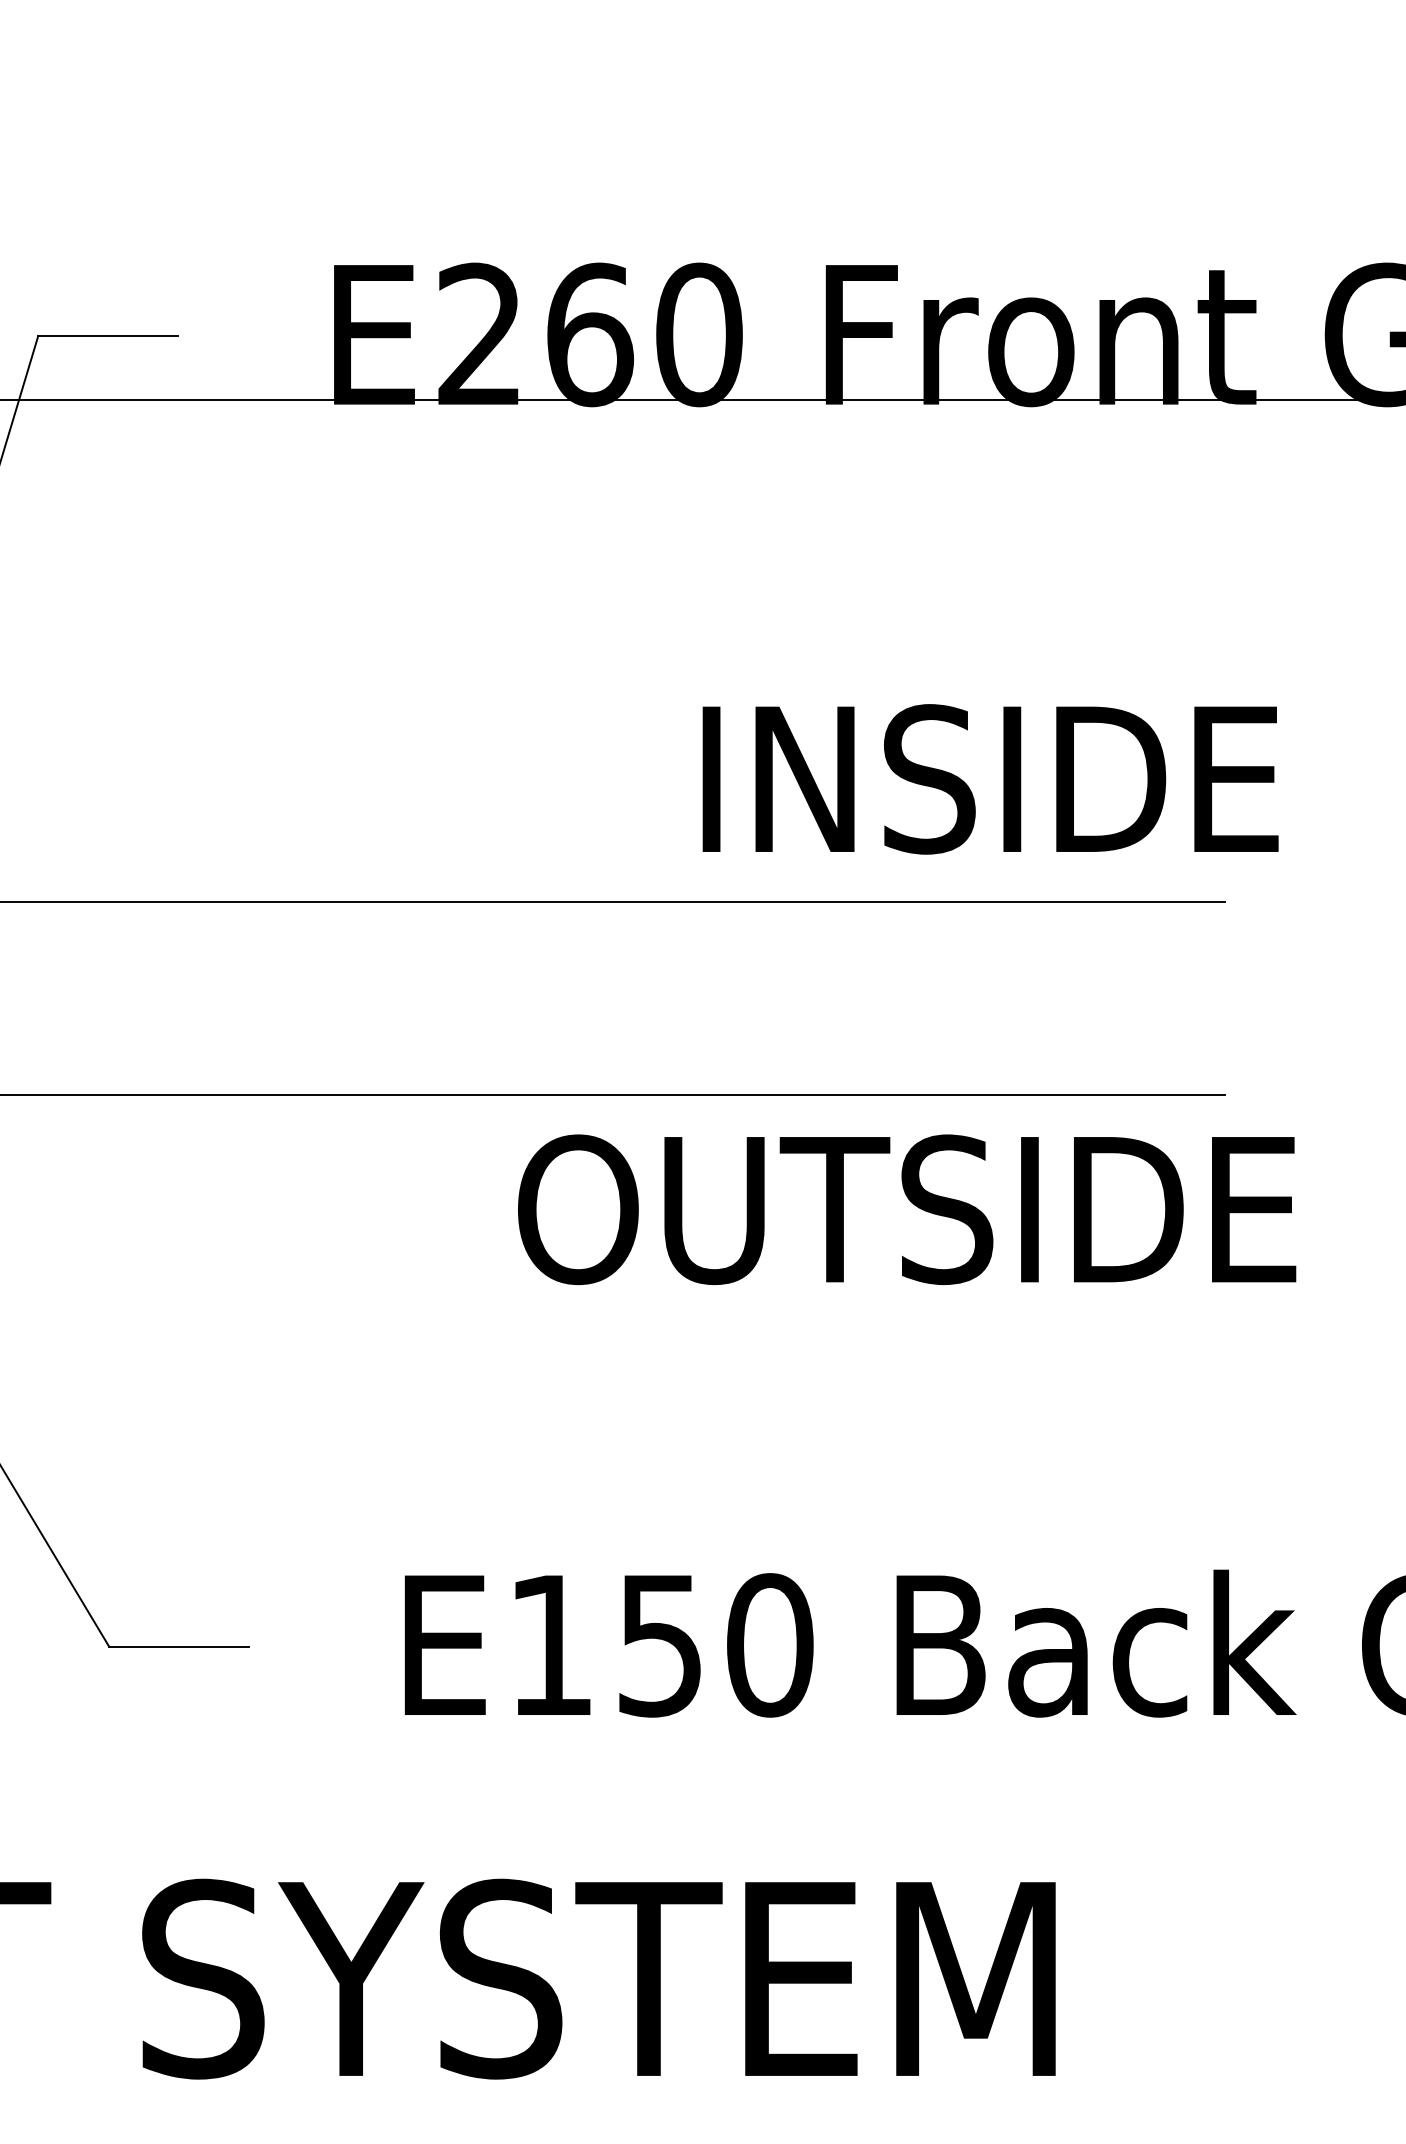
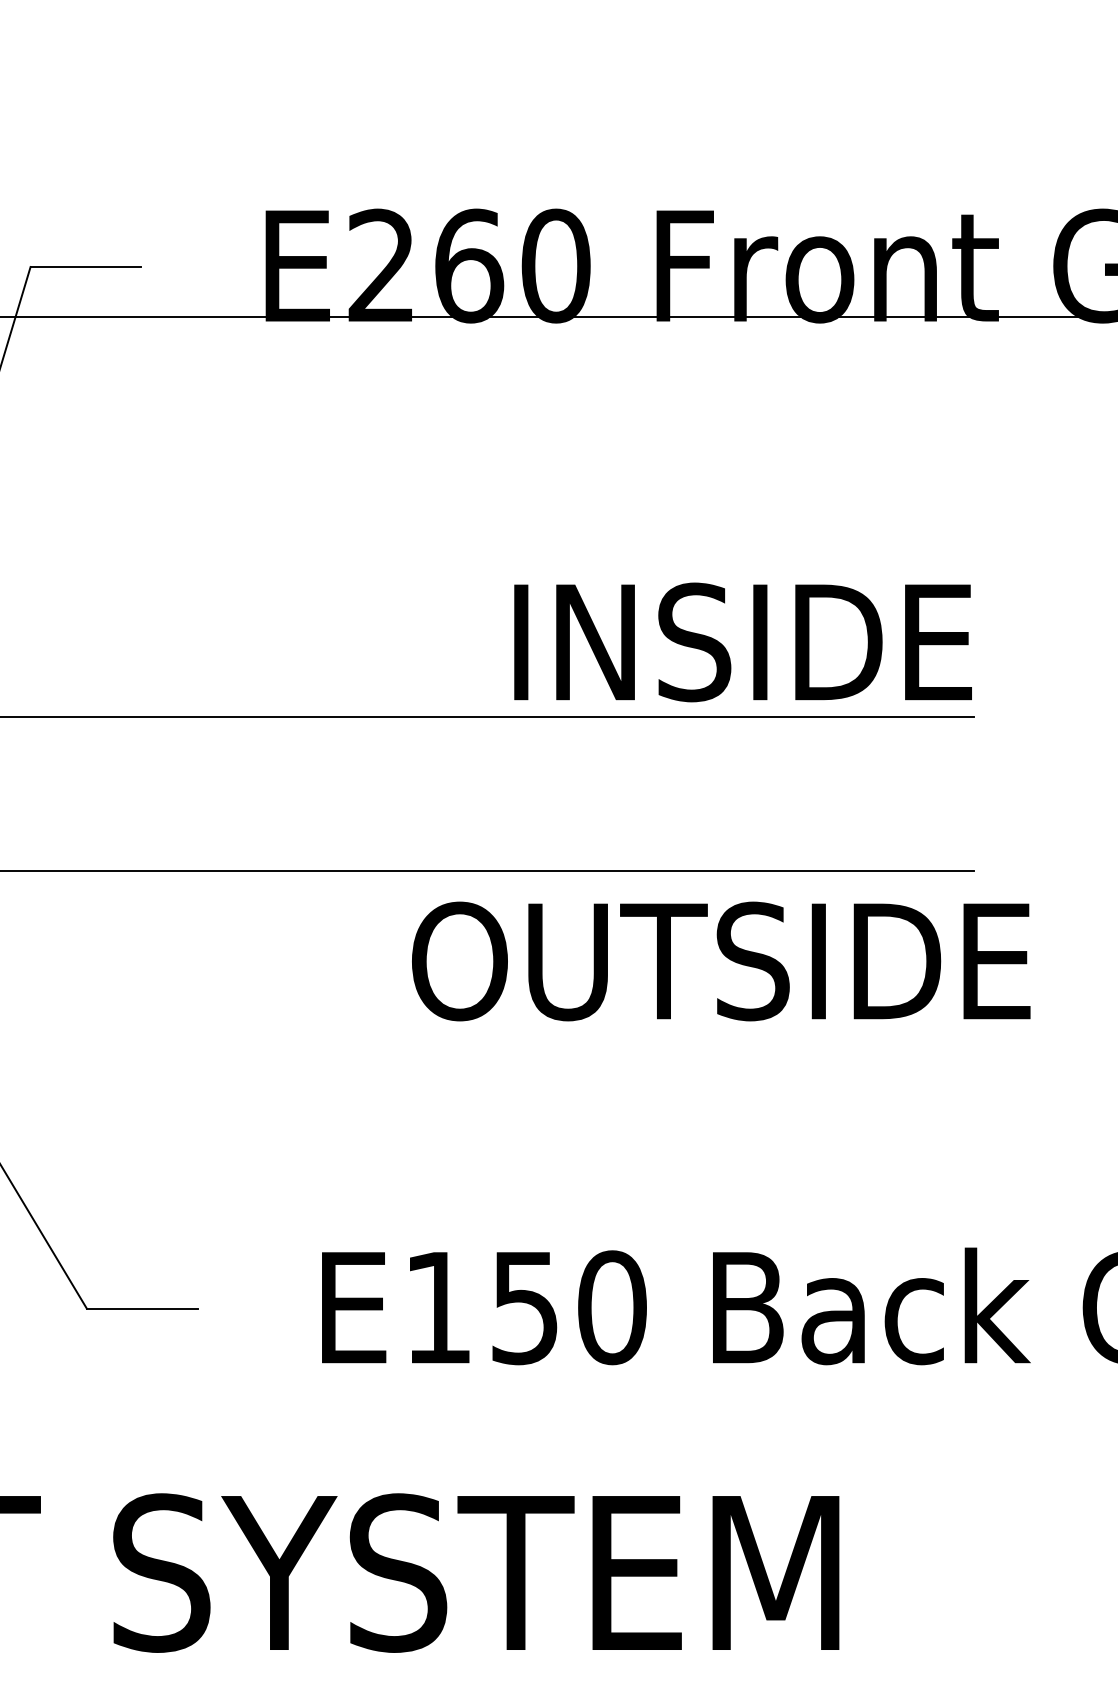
text: (990, 779) -> (743, 642), moved

